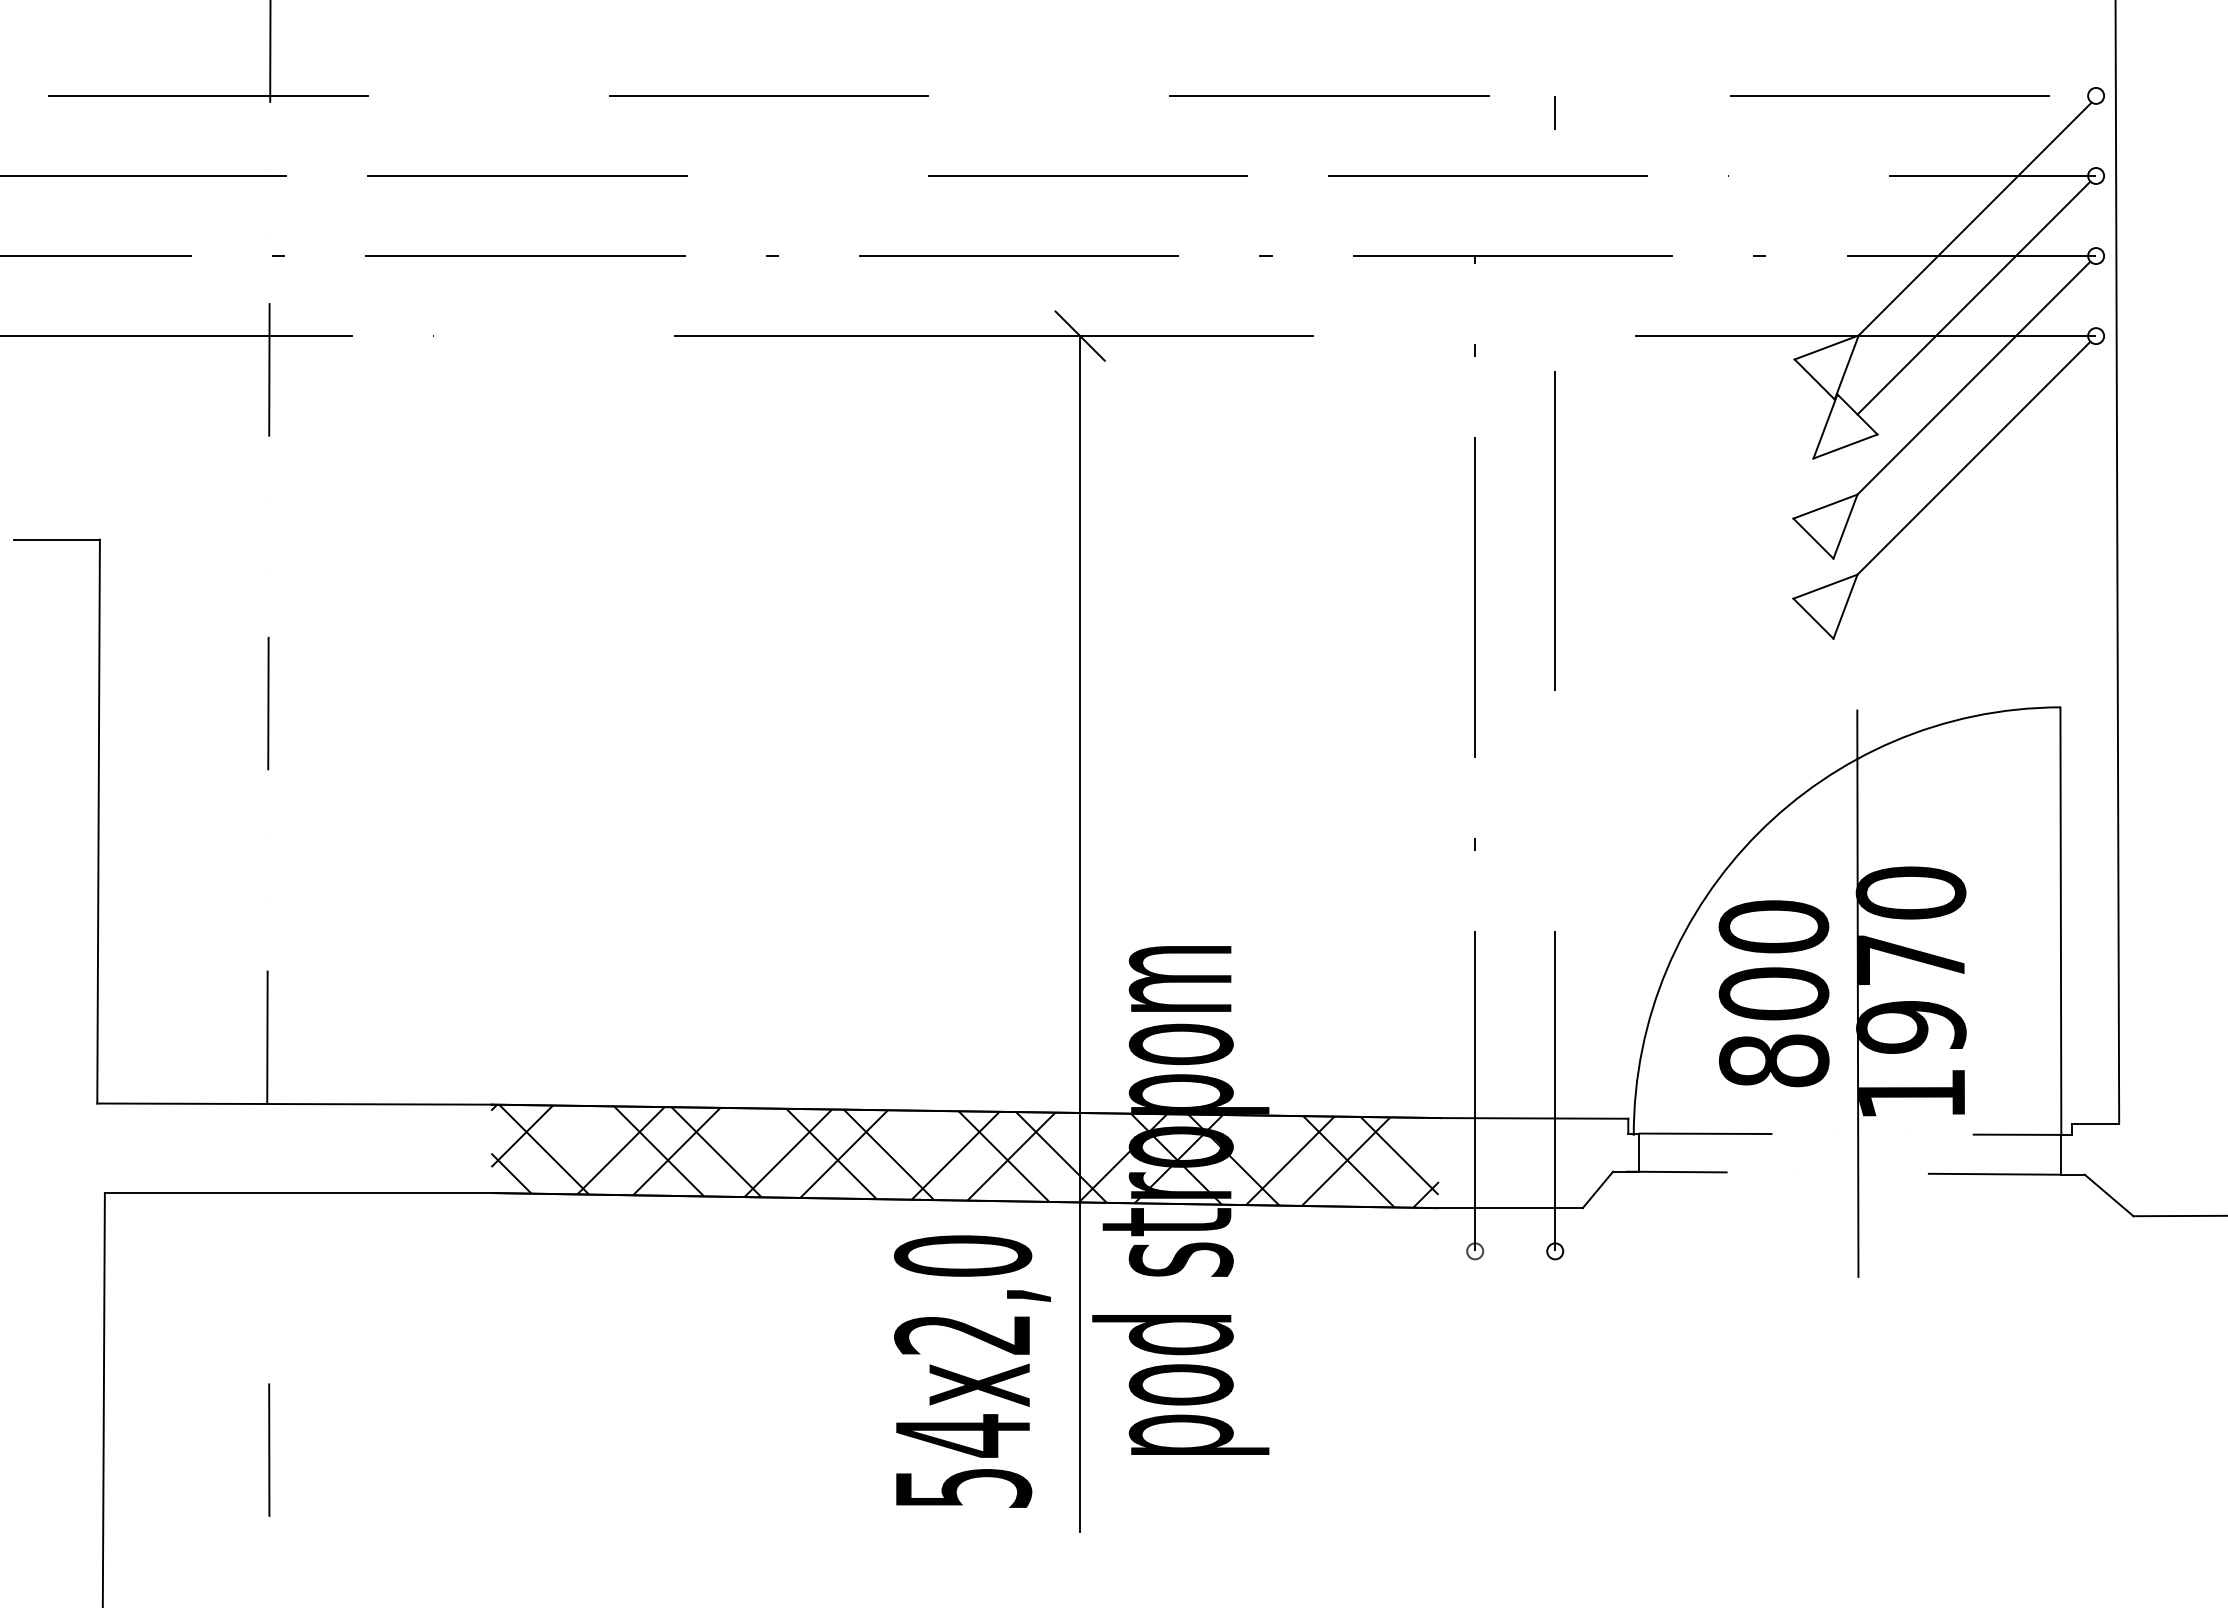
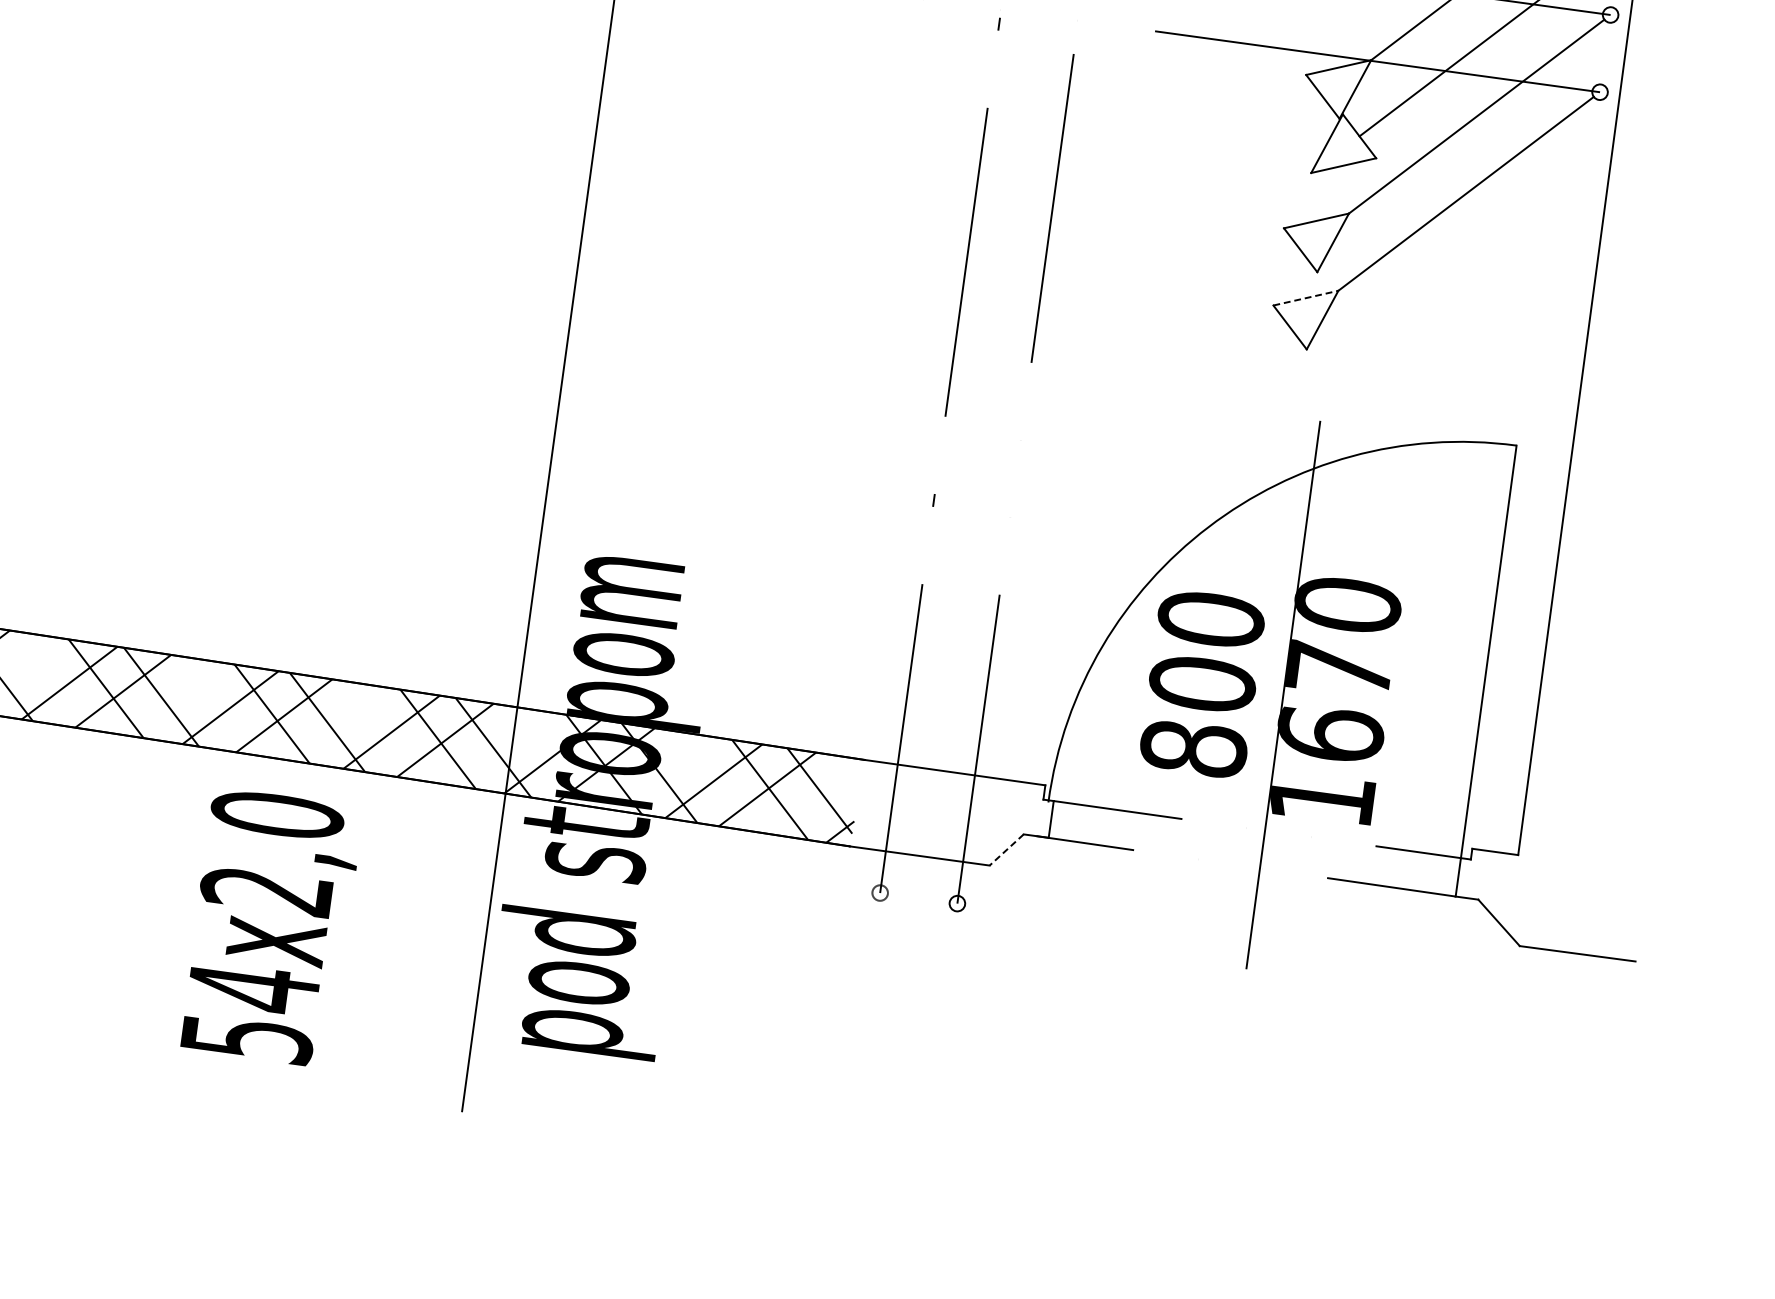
line: (1825, 586) -> (1305, 297), solid -> dashed
text: (1911, 1026) -> (1330, 733), 1970 -> 1670
line: (1597, 1189) -> (1006, 849), solid -> dashed
text: (972, 1371) -> (271, 927), moved

